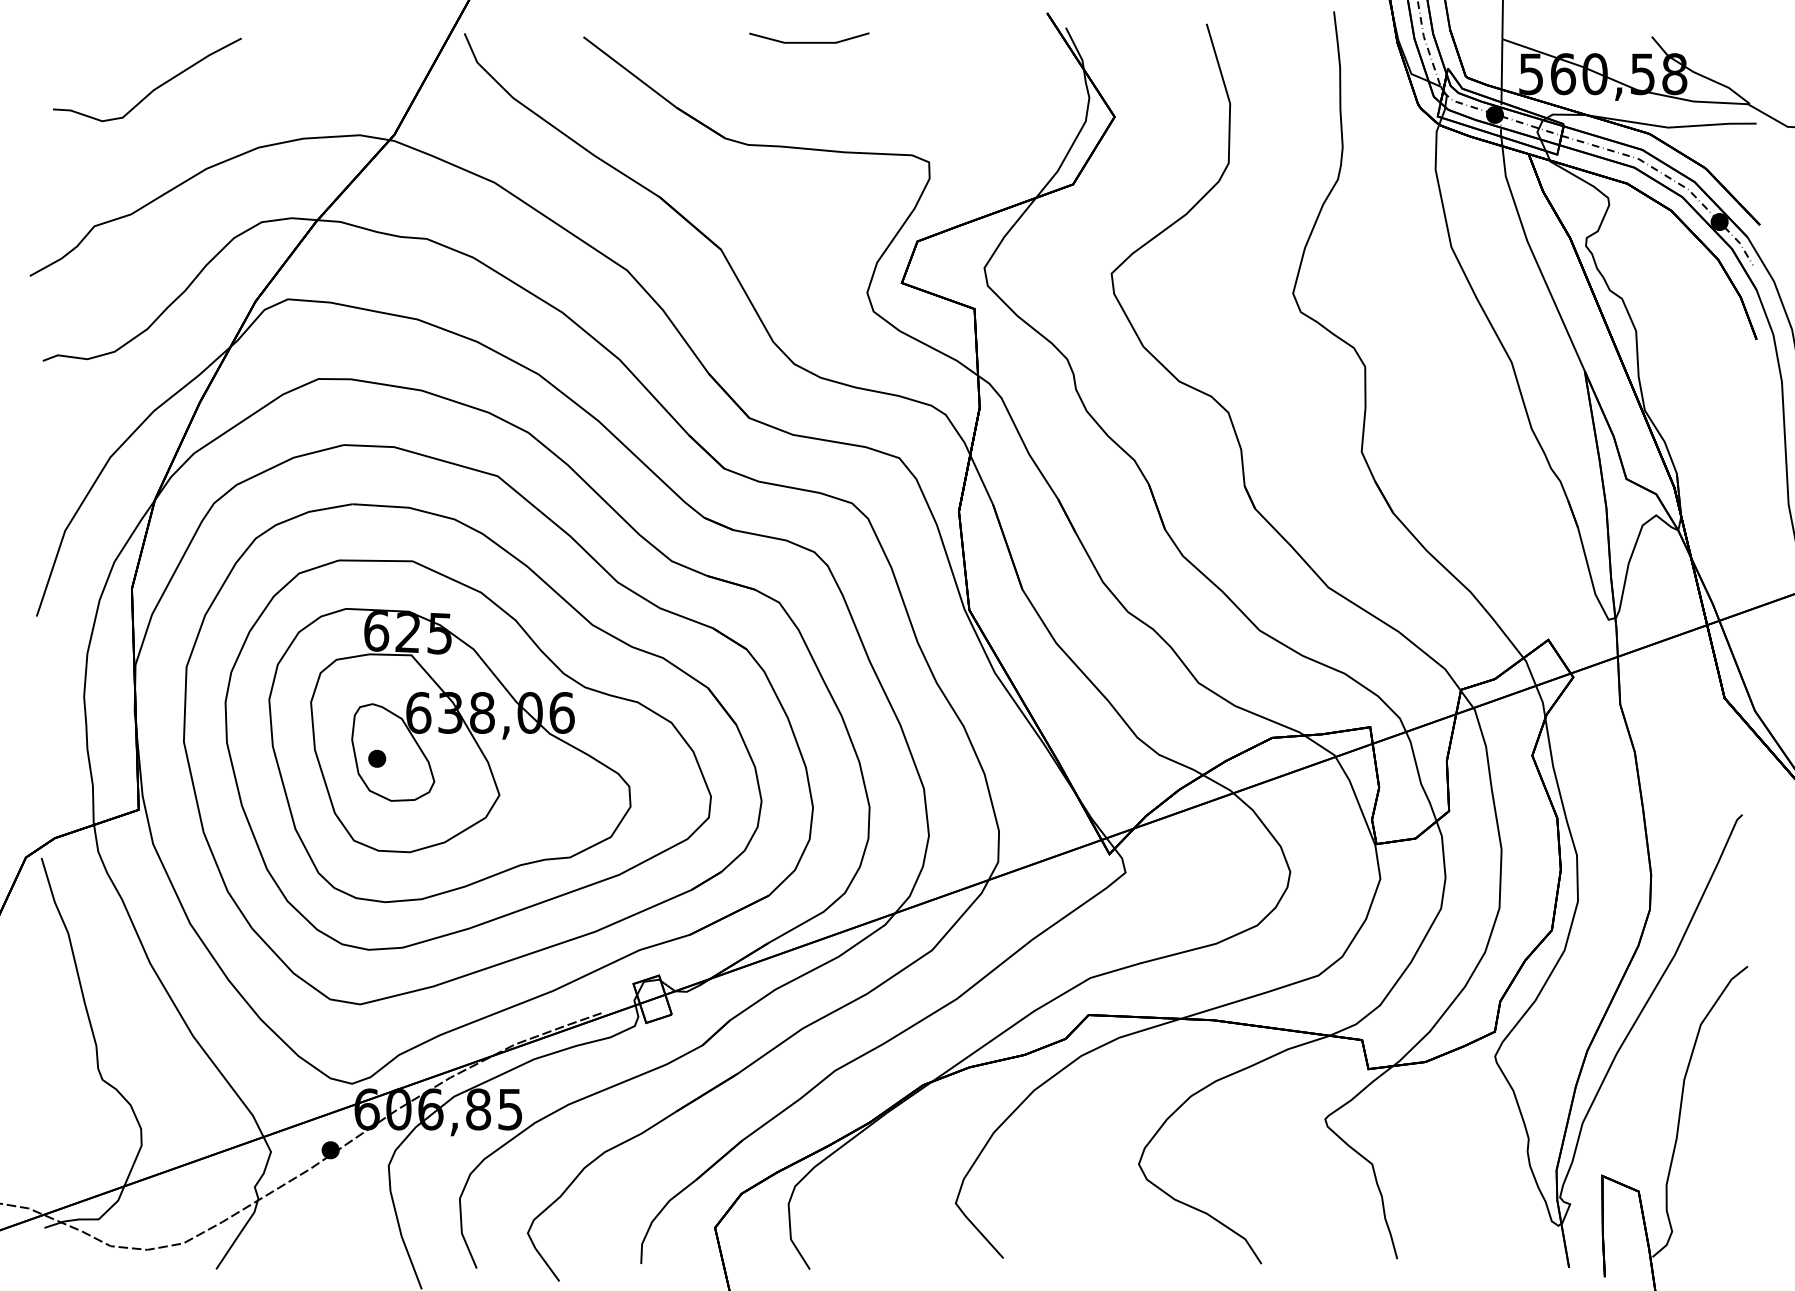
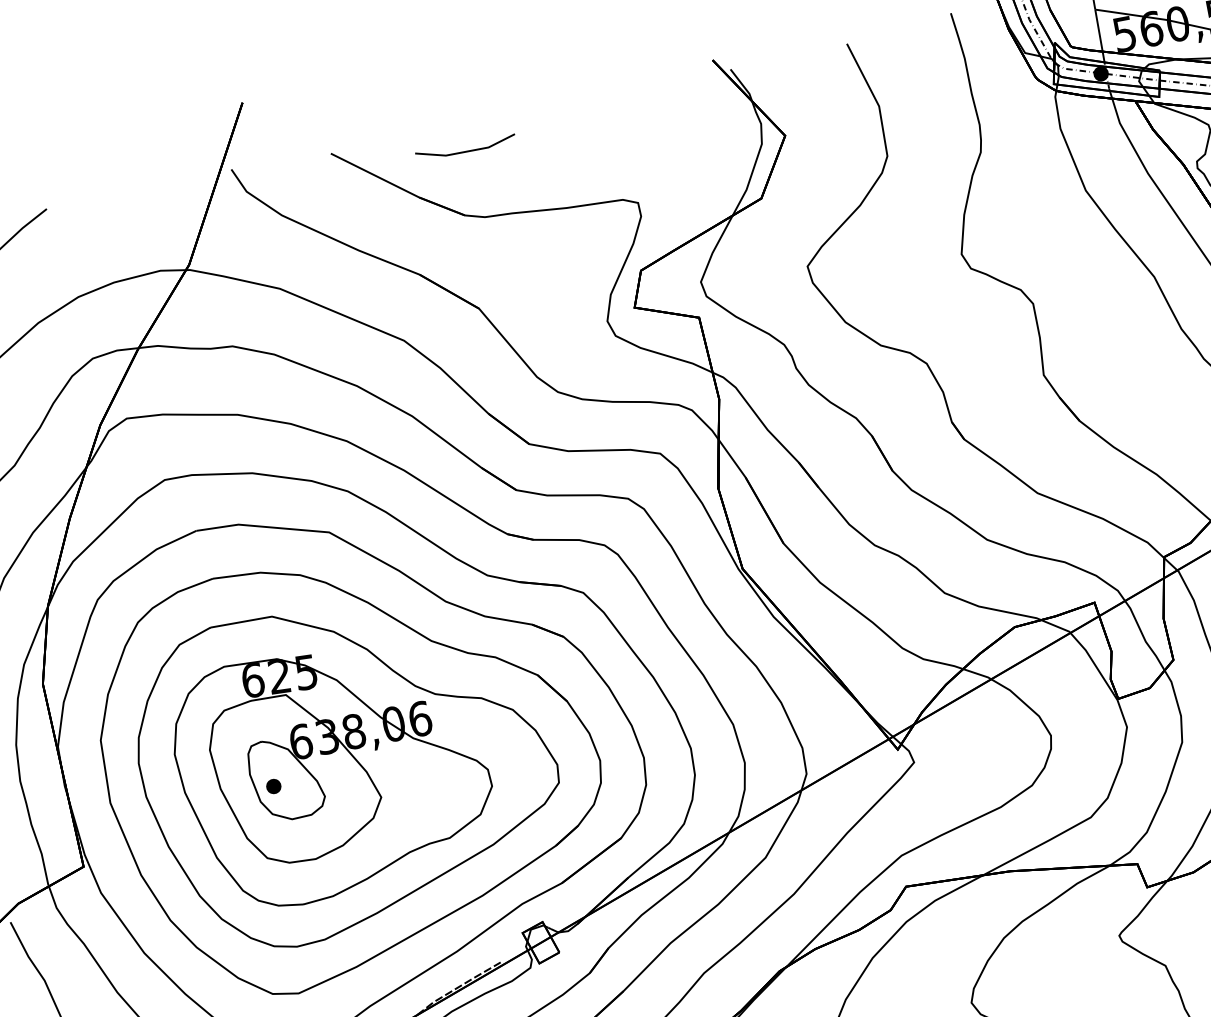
line: (809, 41) -> (466, 150), moved

